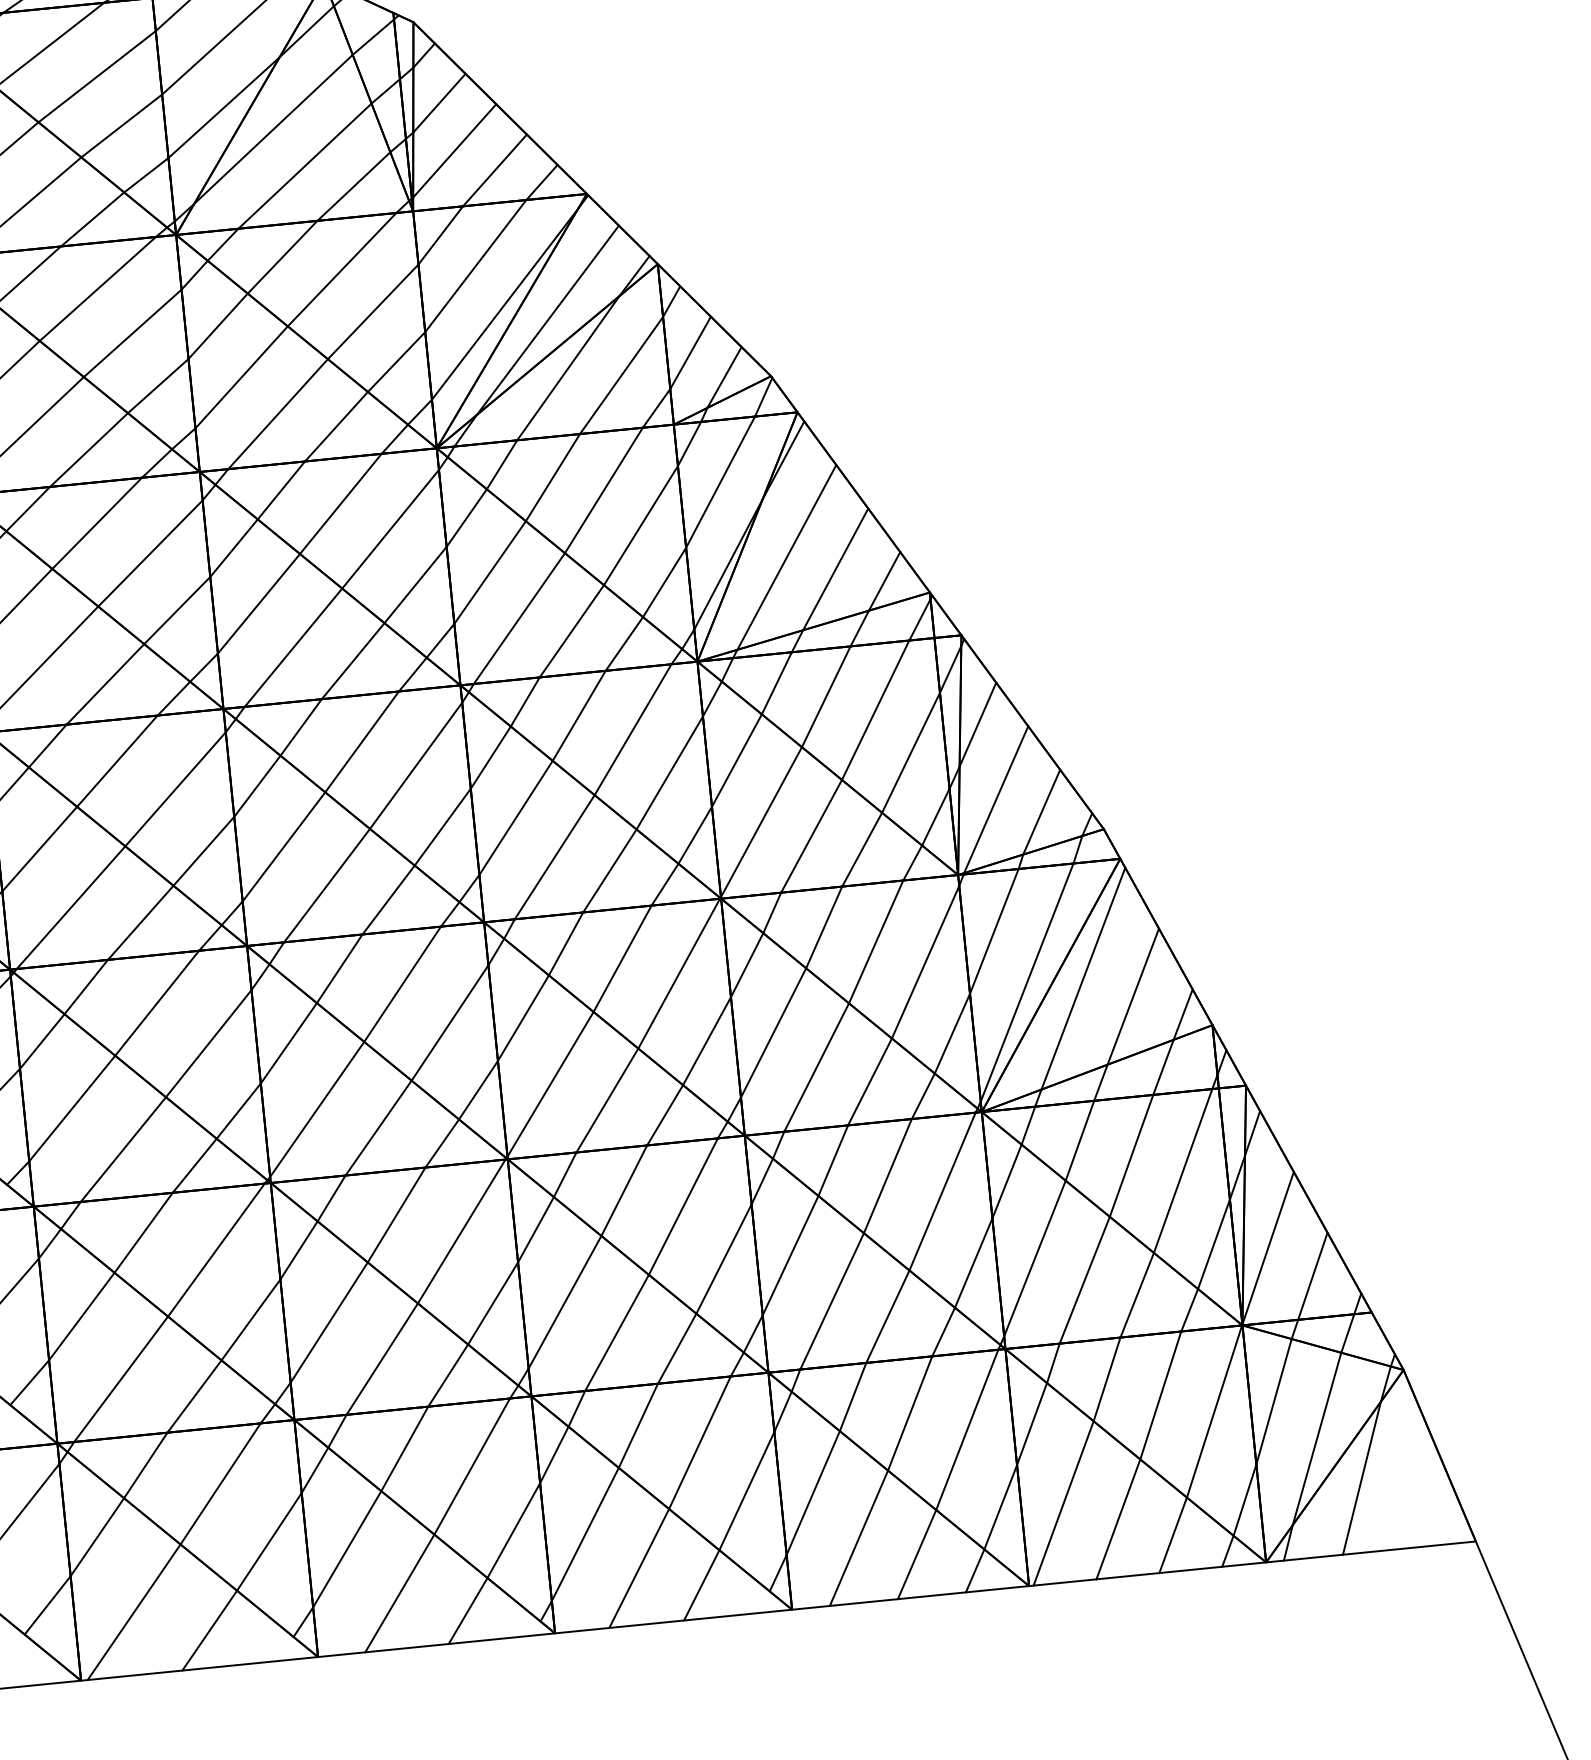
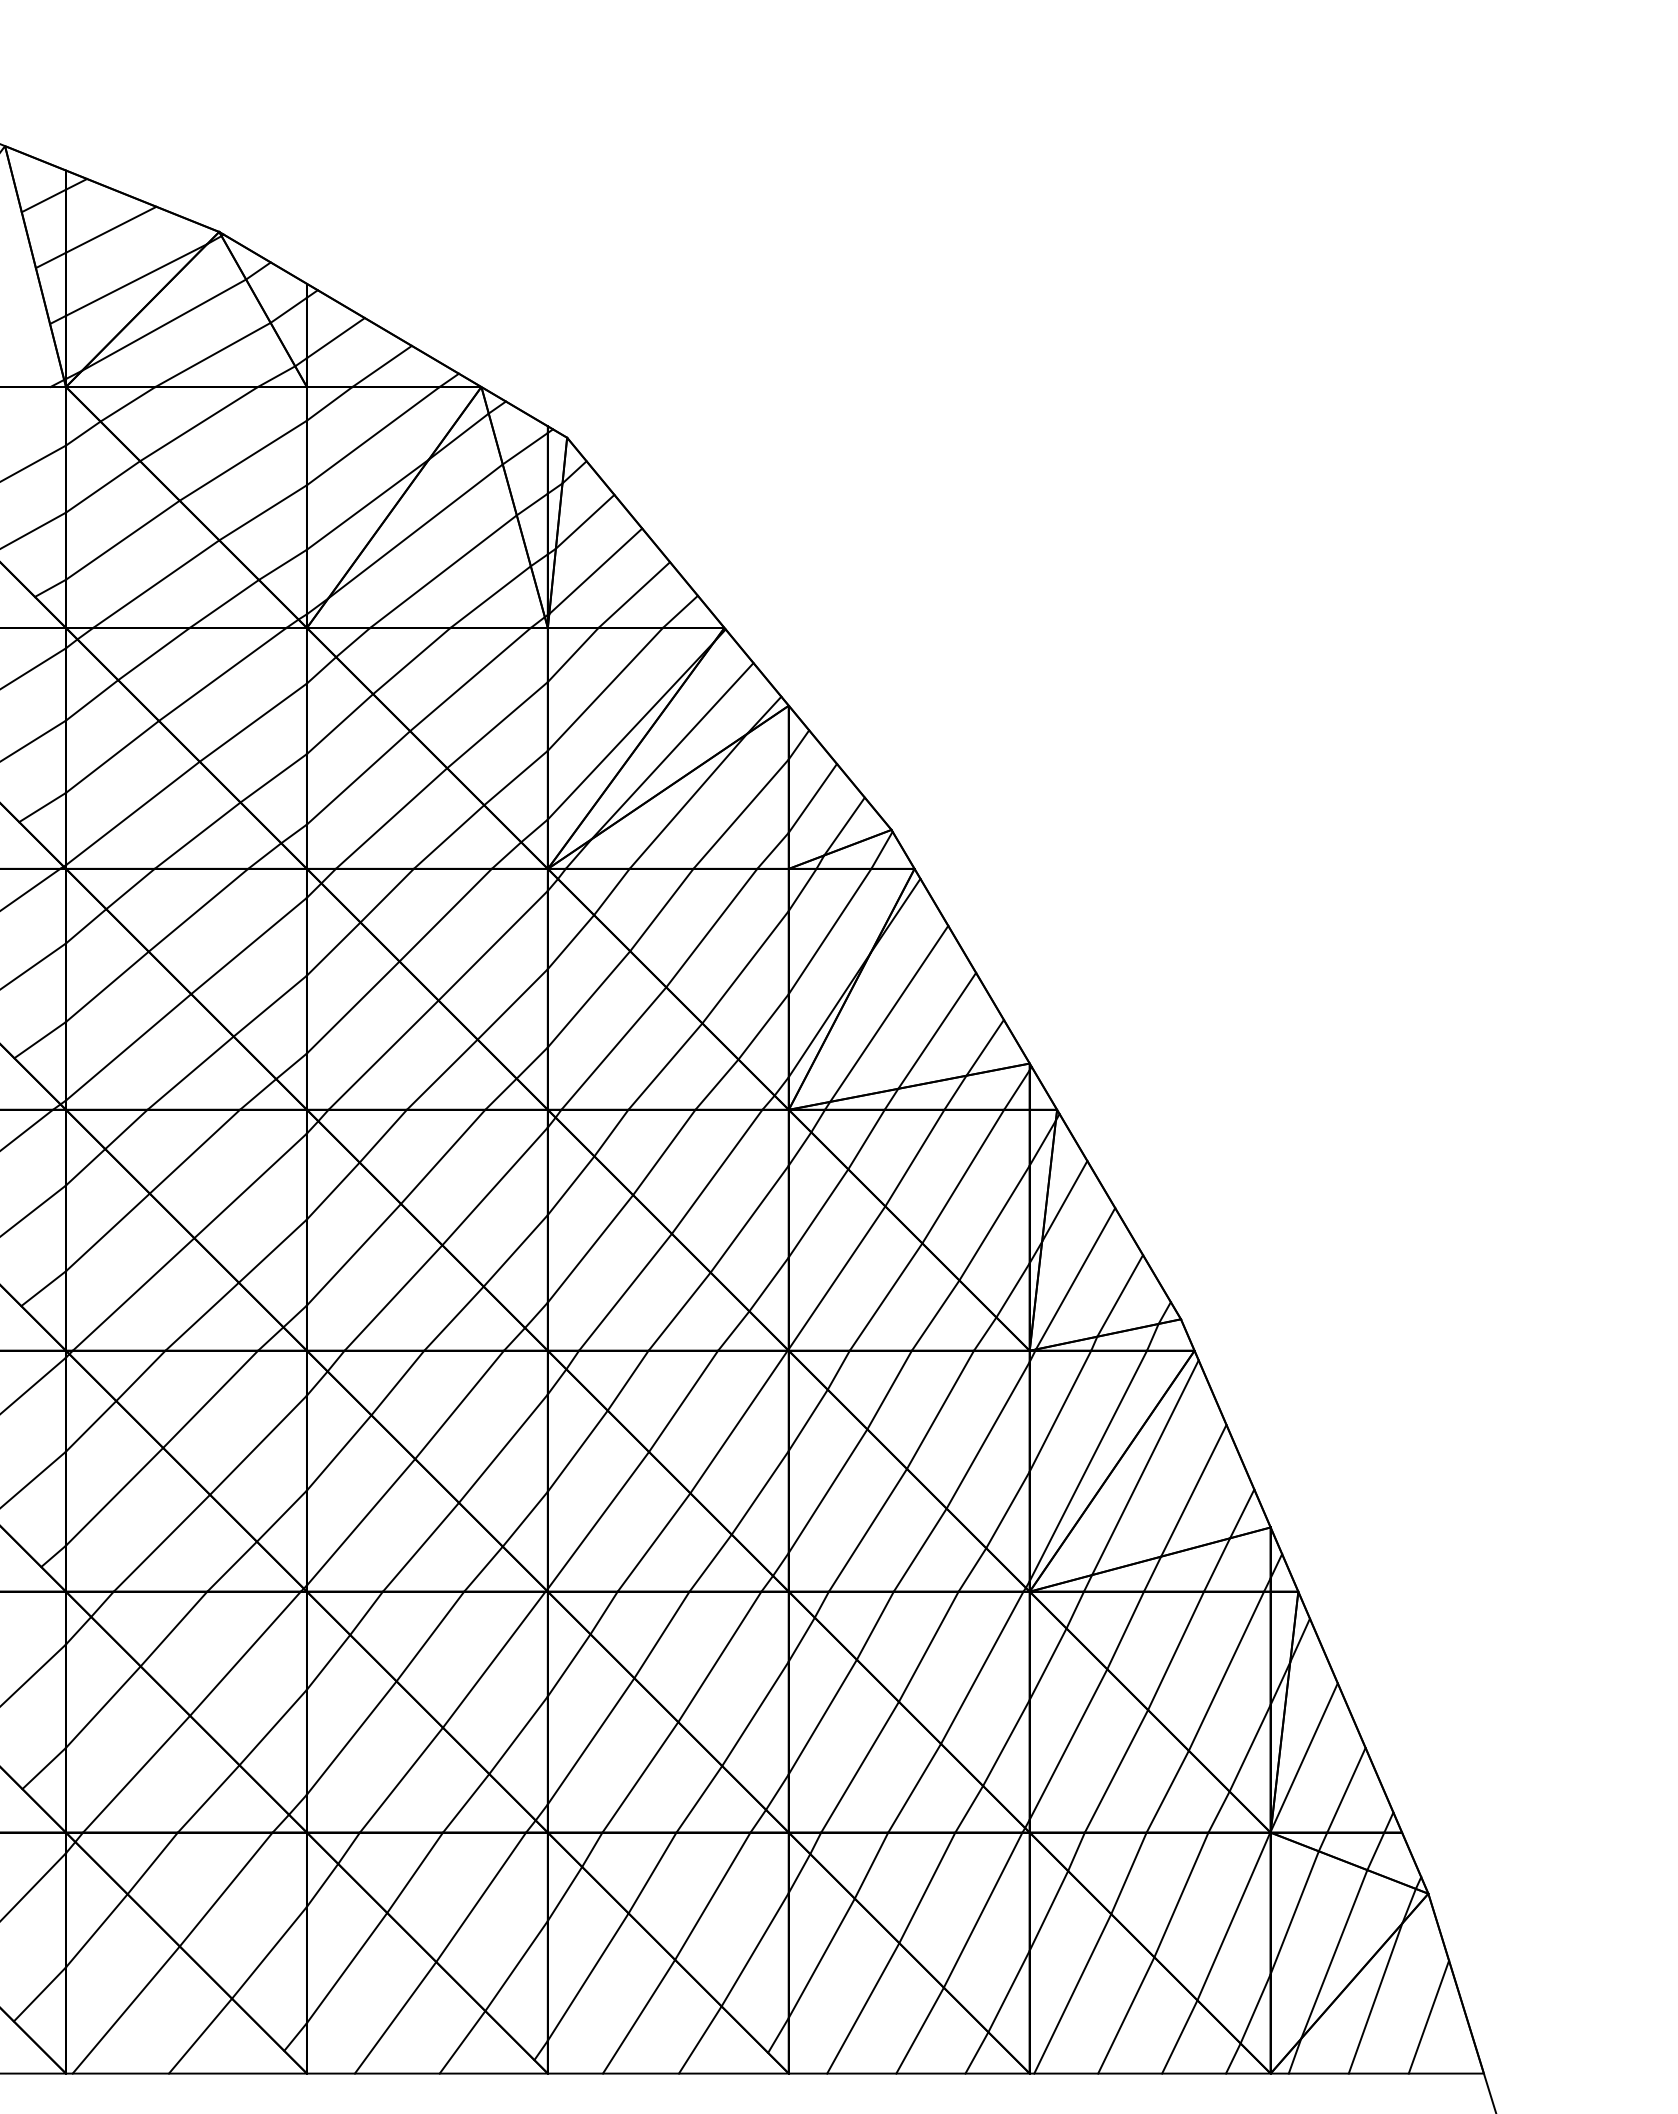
line: (1415, 1490) -> (1428, 2016), added

